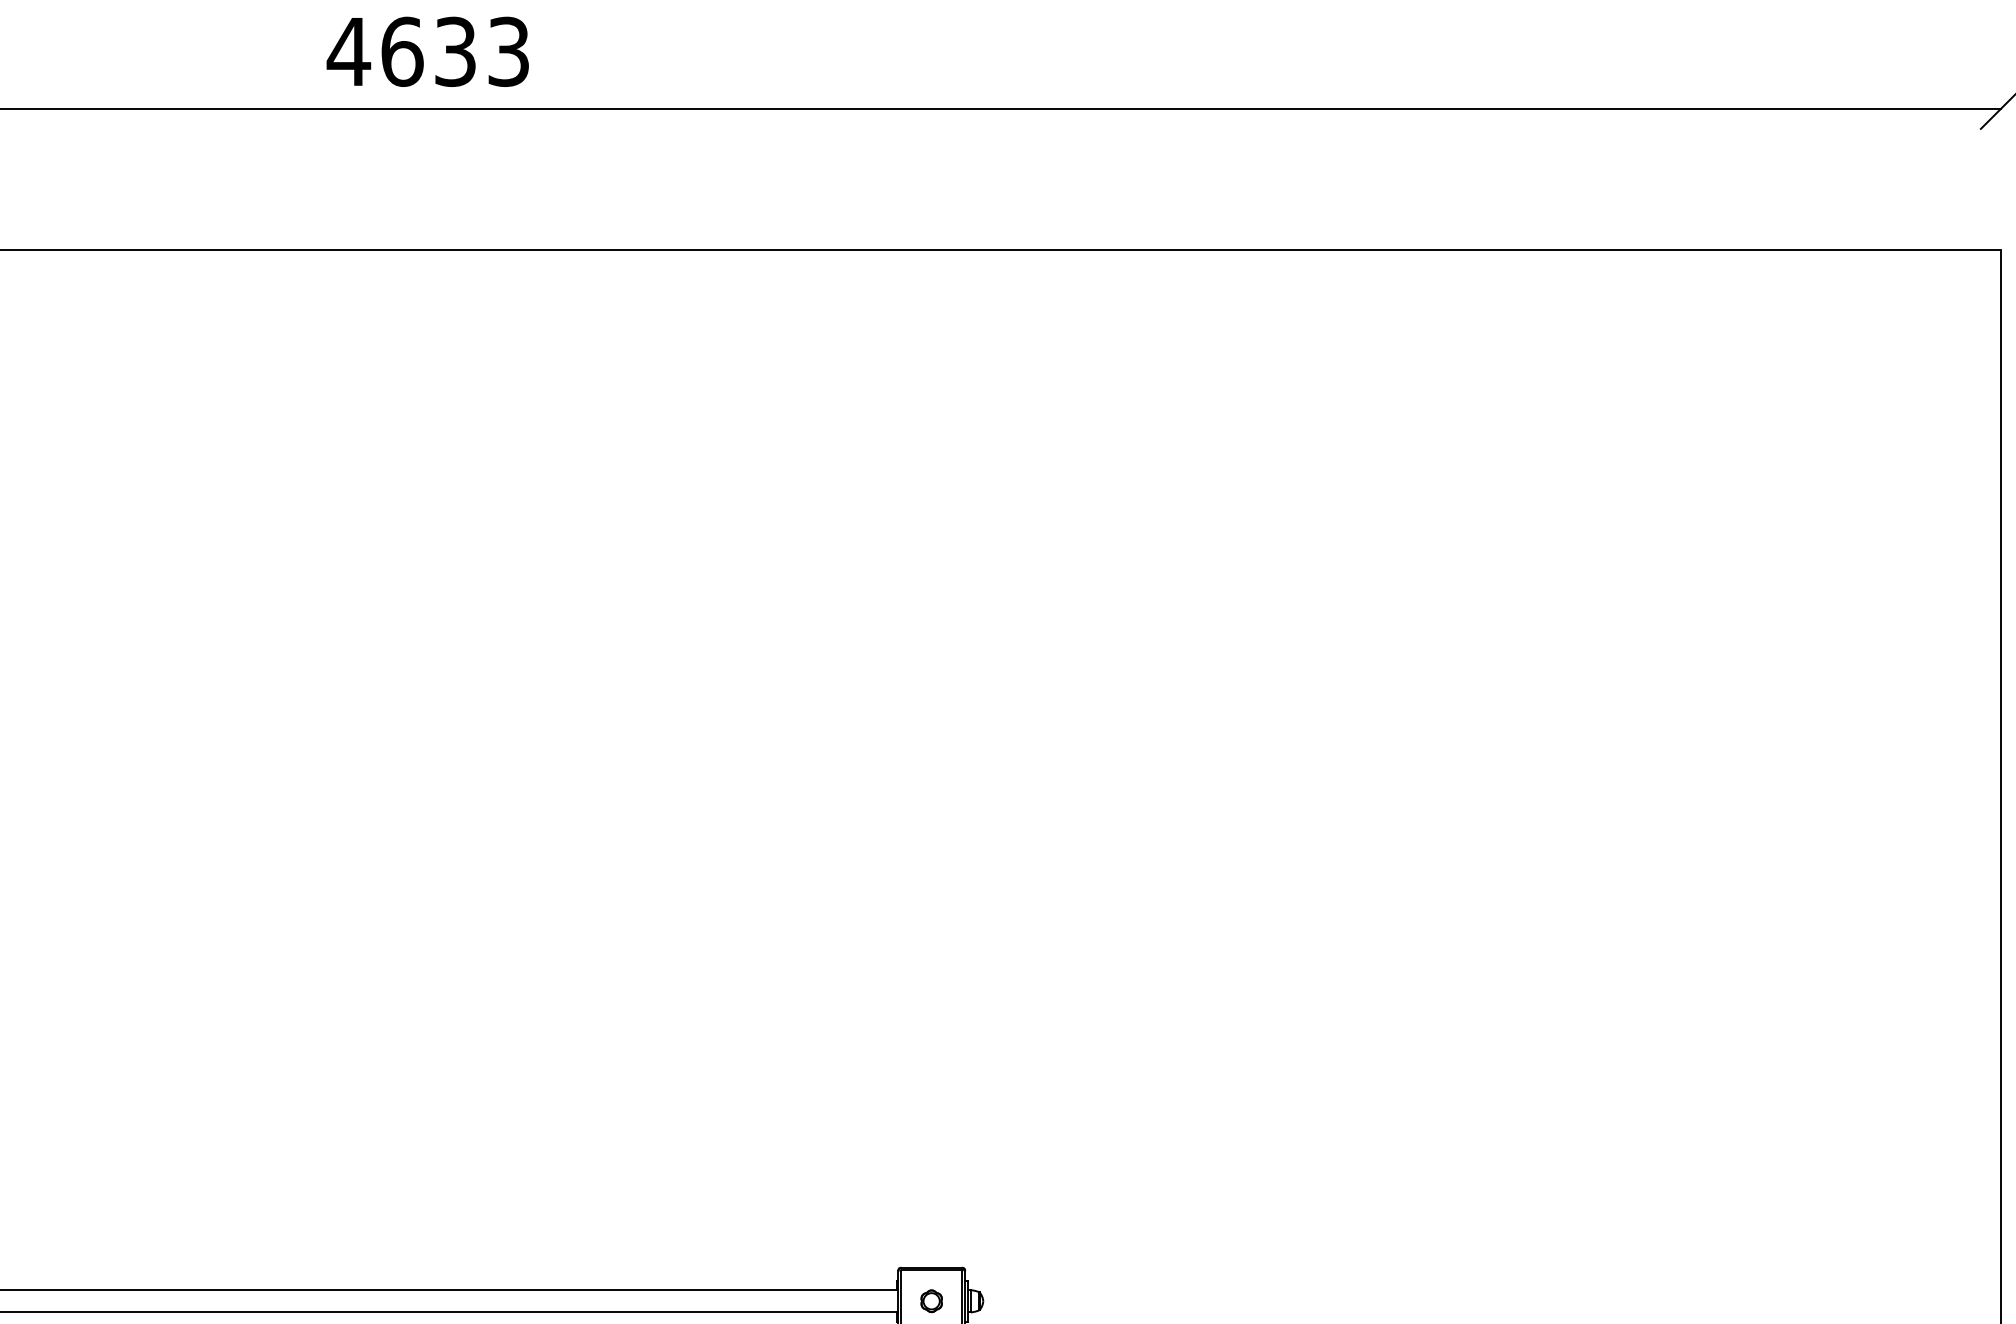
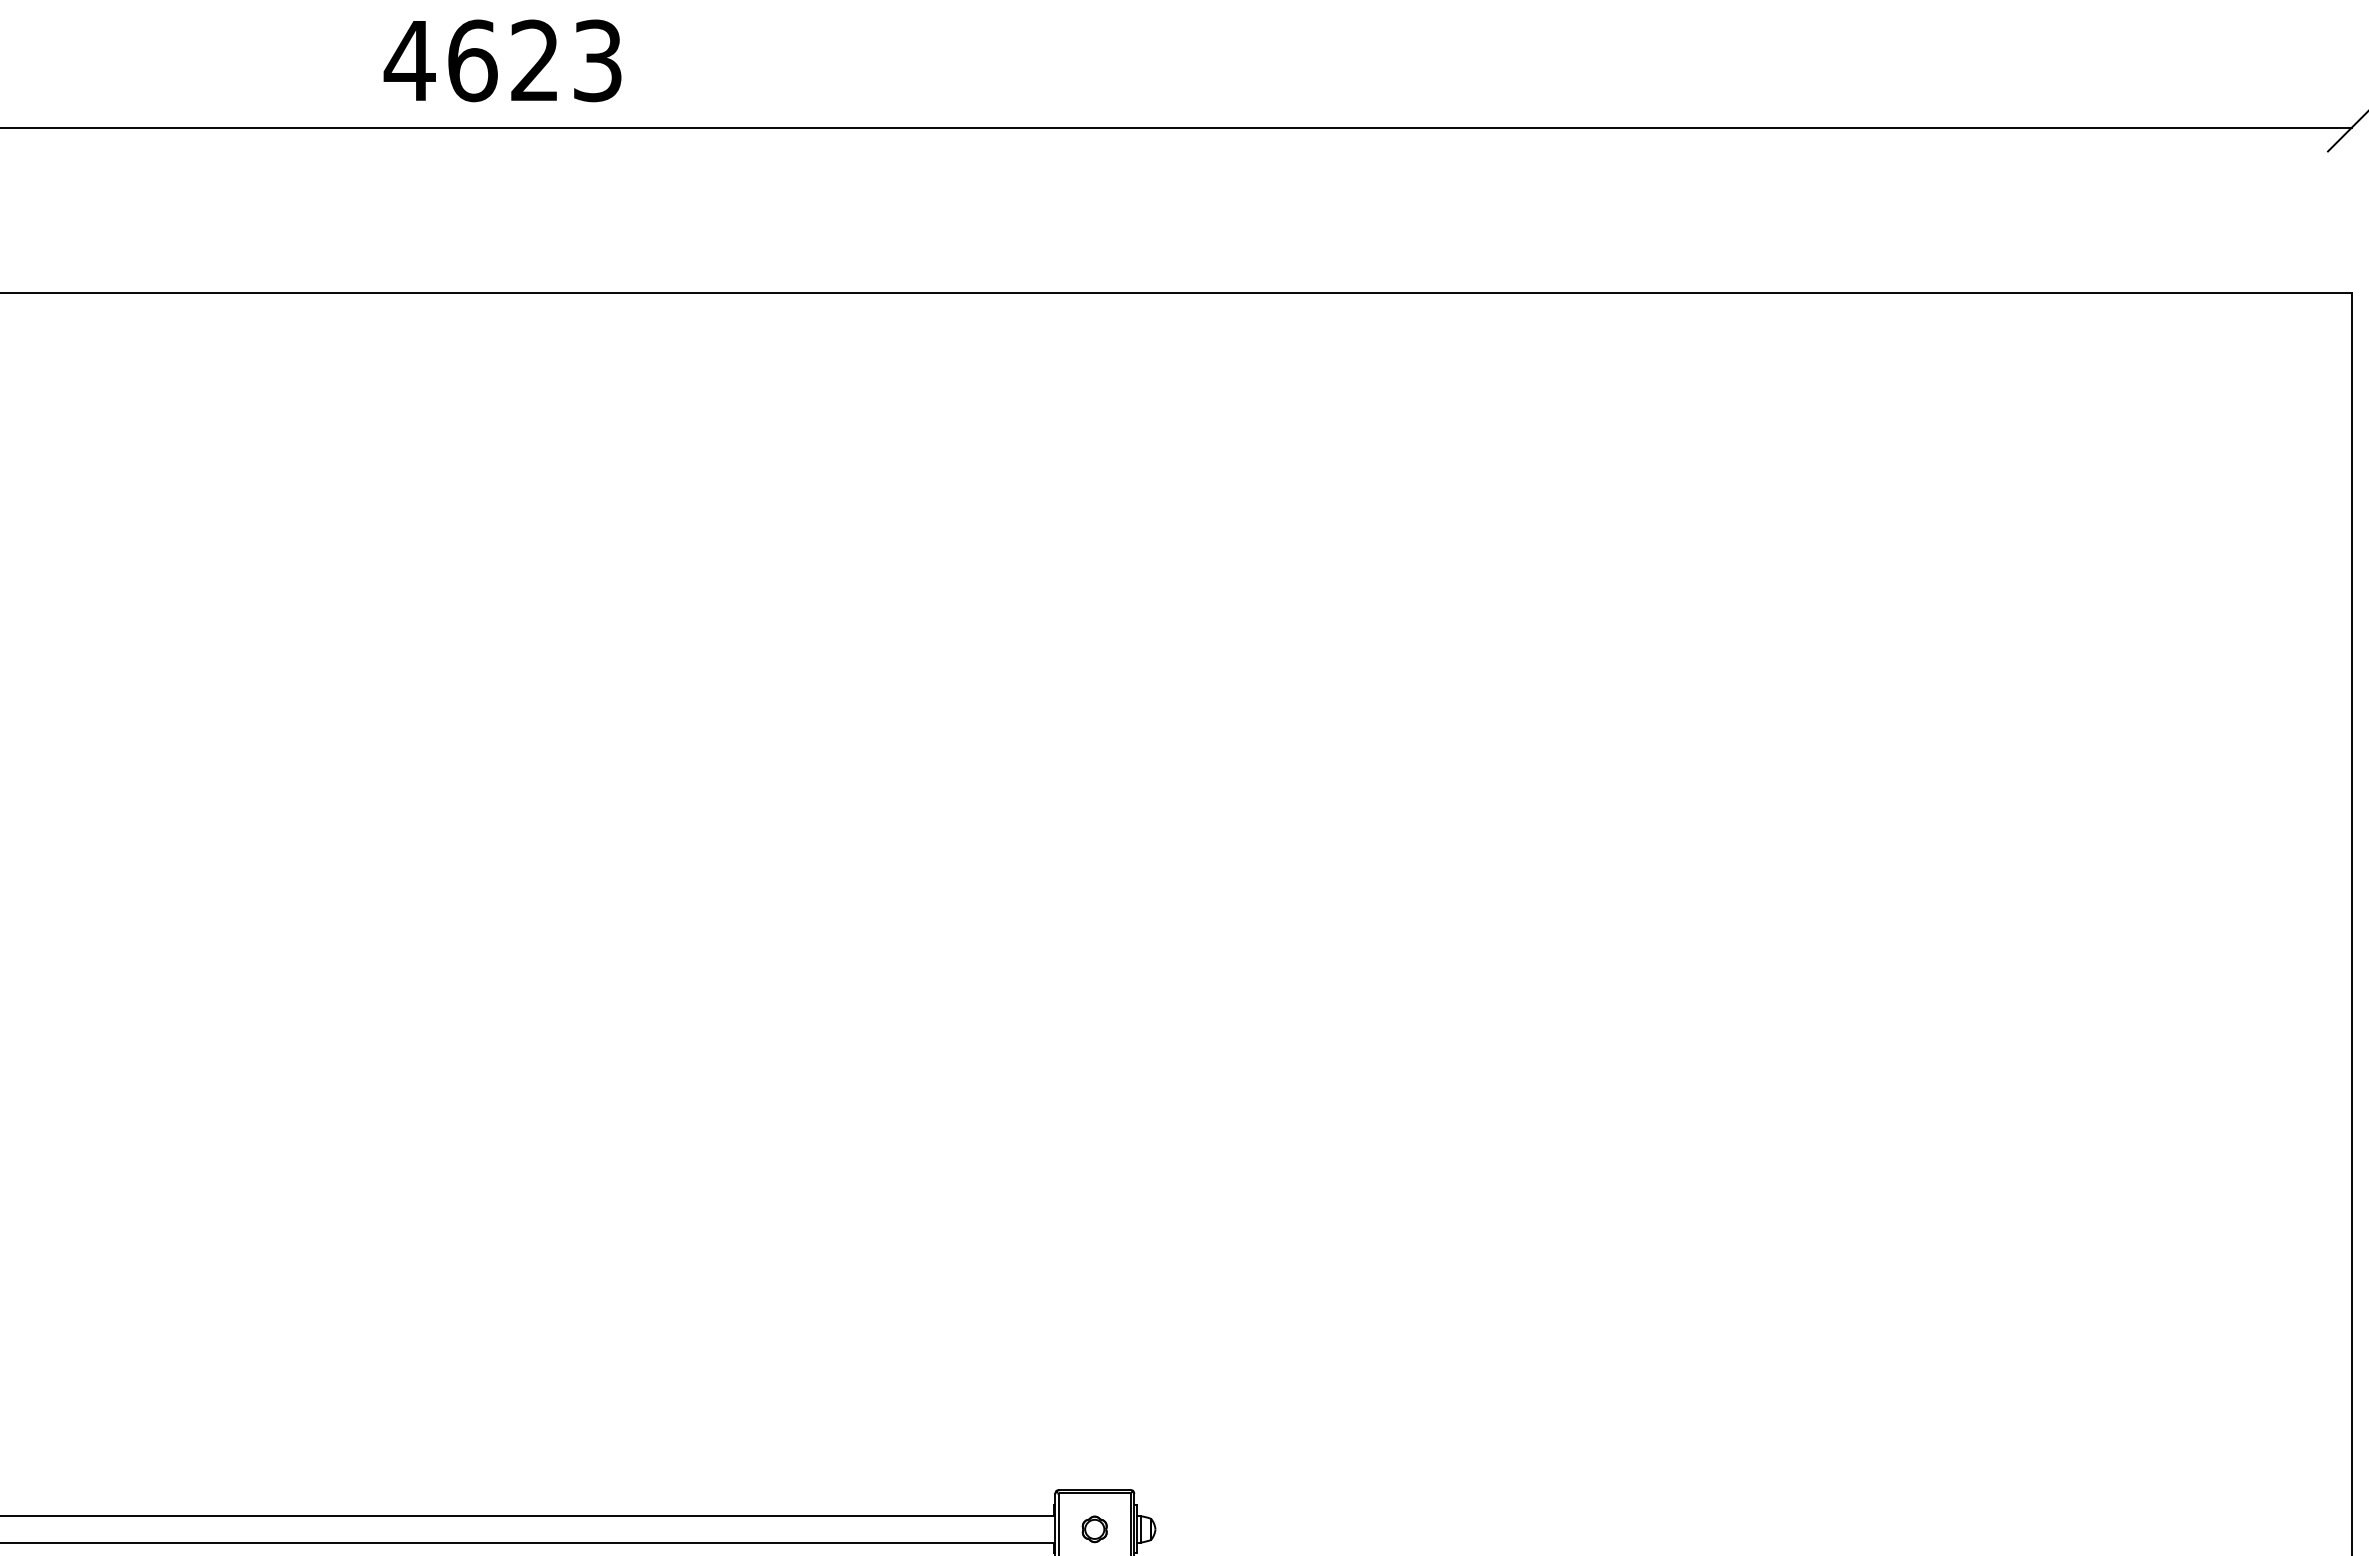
text: (454, 51) -> (534, 60), 4633 -> 4623

